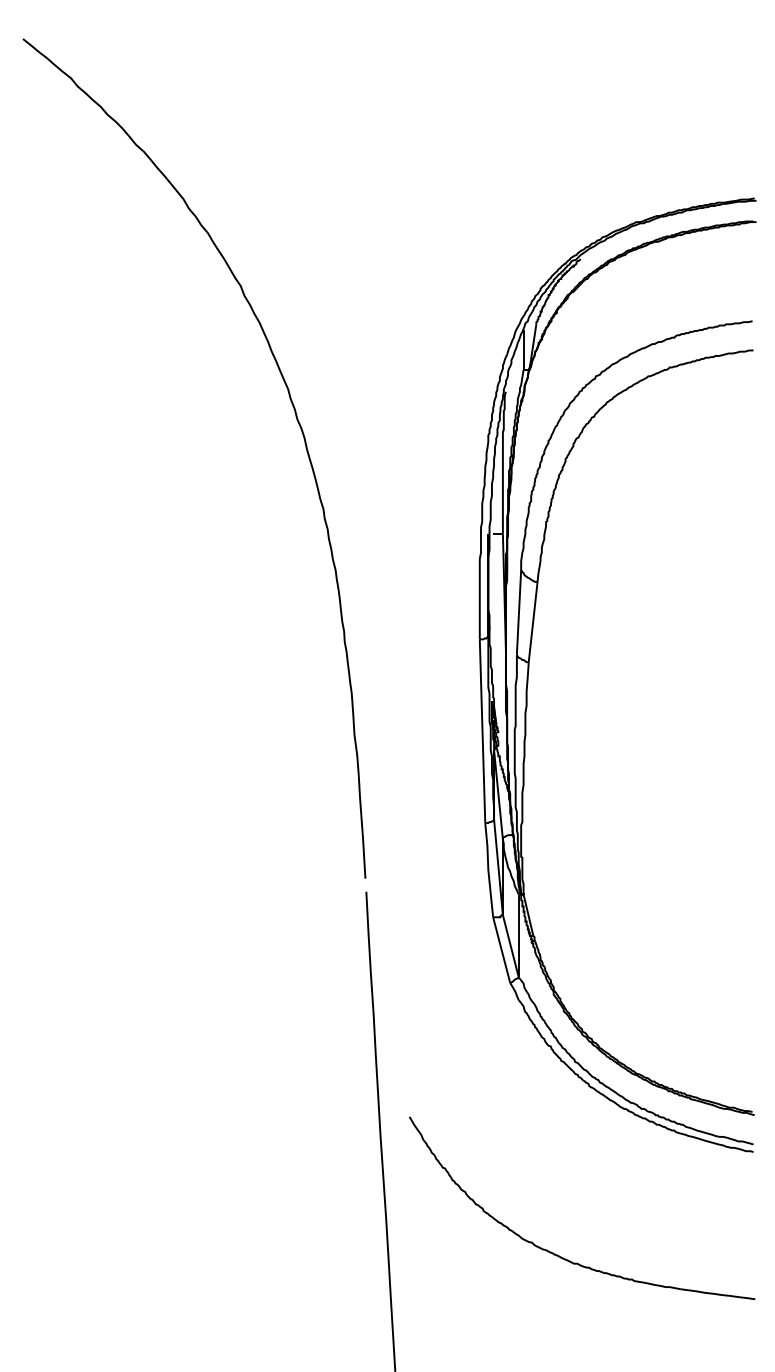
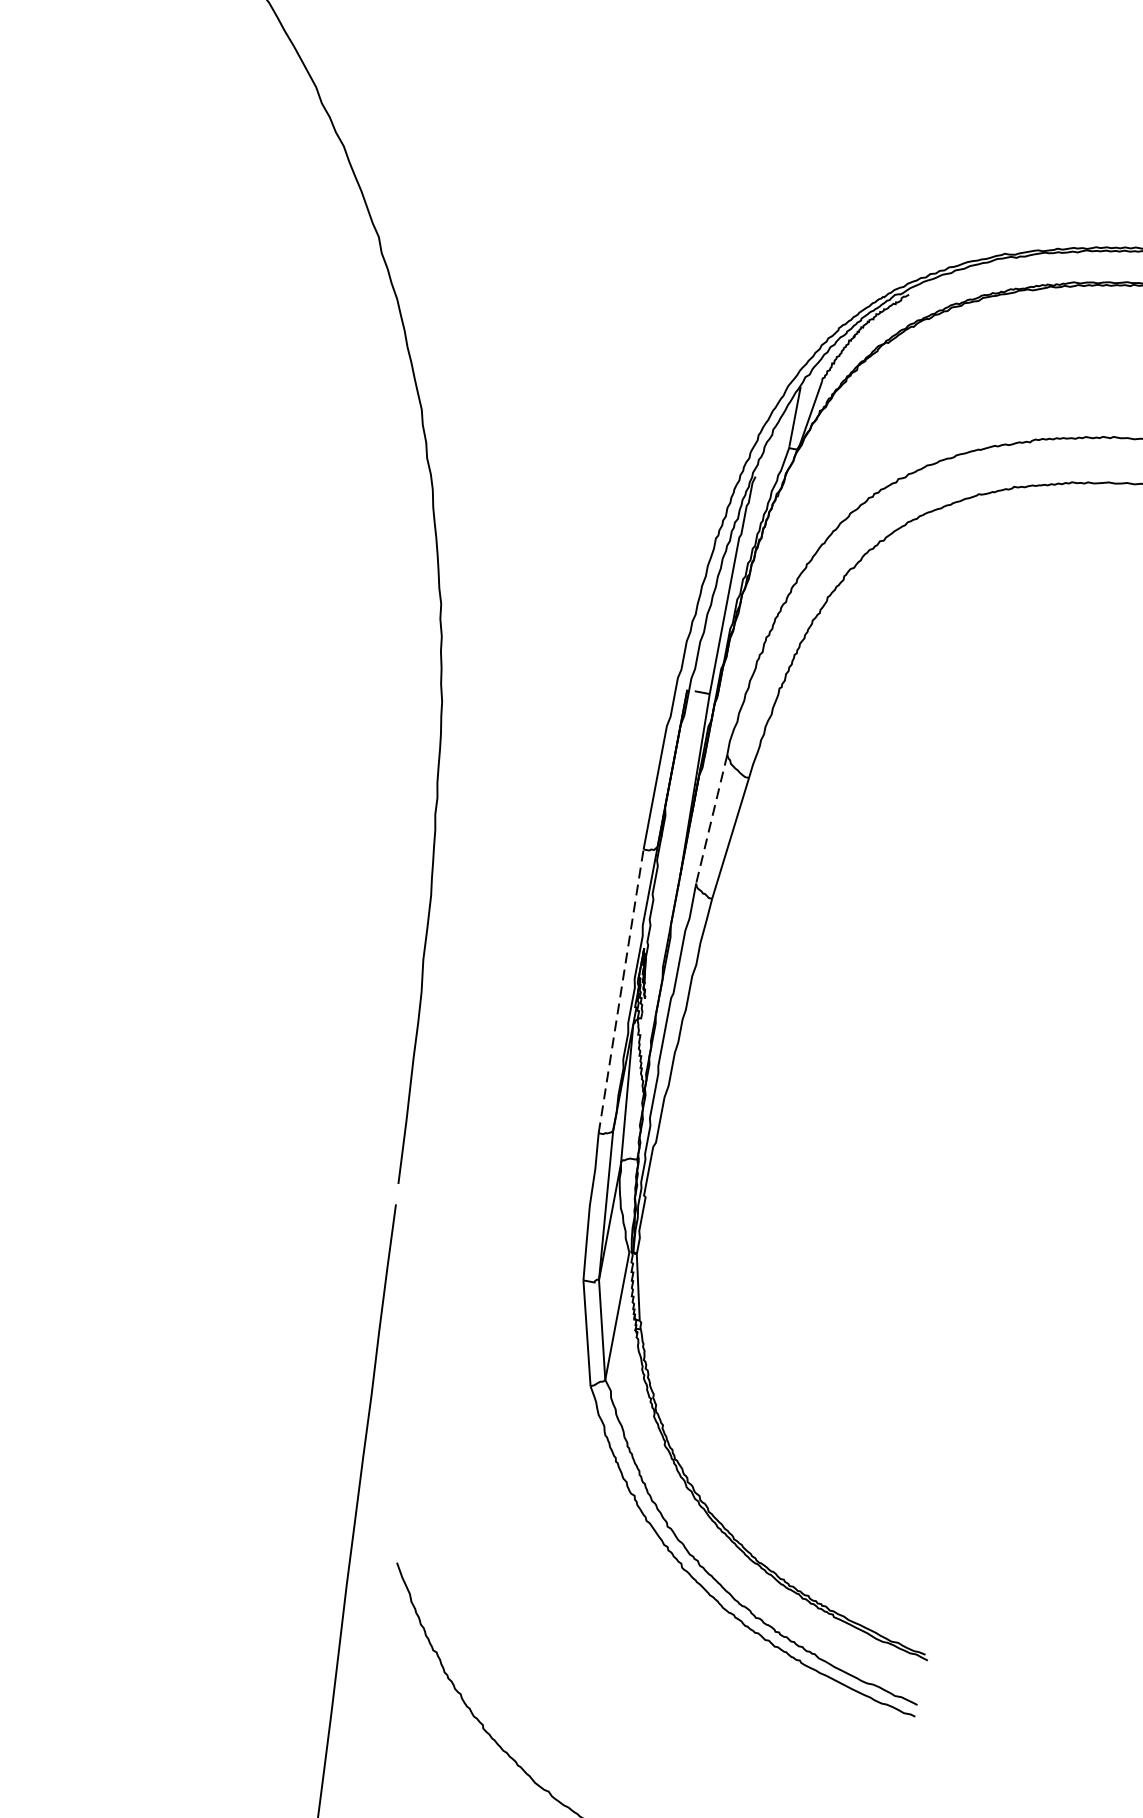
line: (519, 612) -> (712, 819), solid -> dashed
line: (482, 731) -> (621, 991), solid -> dashed

